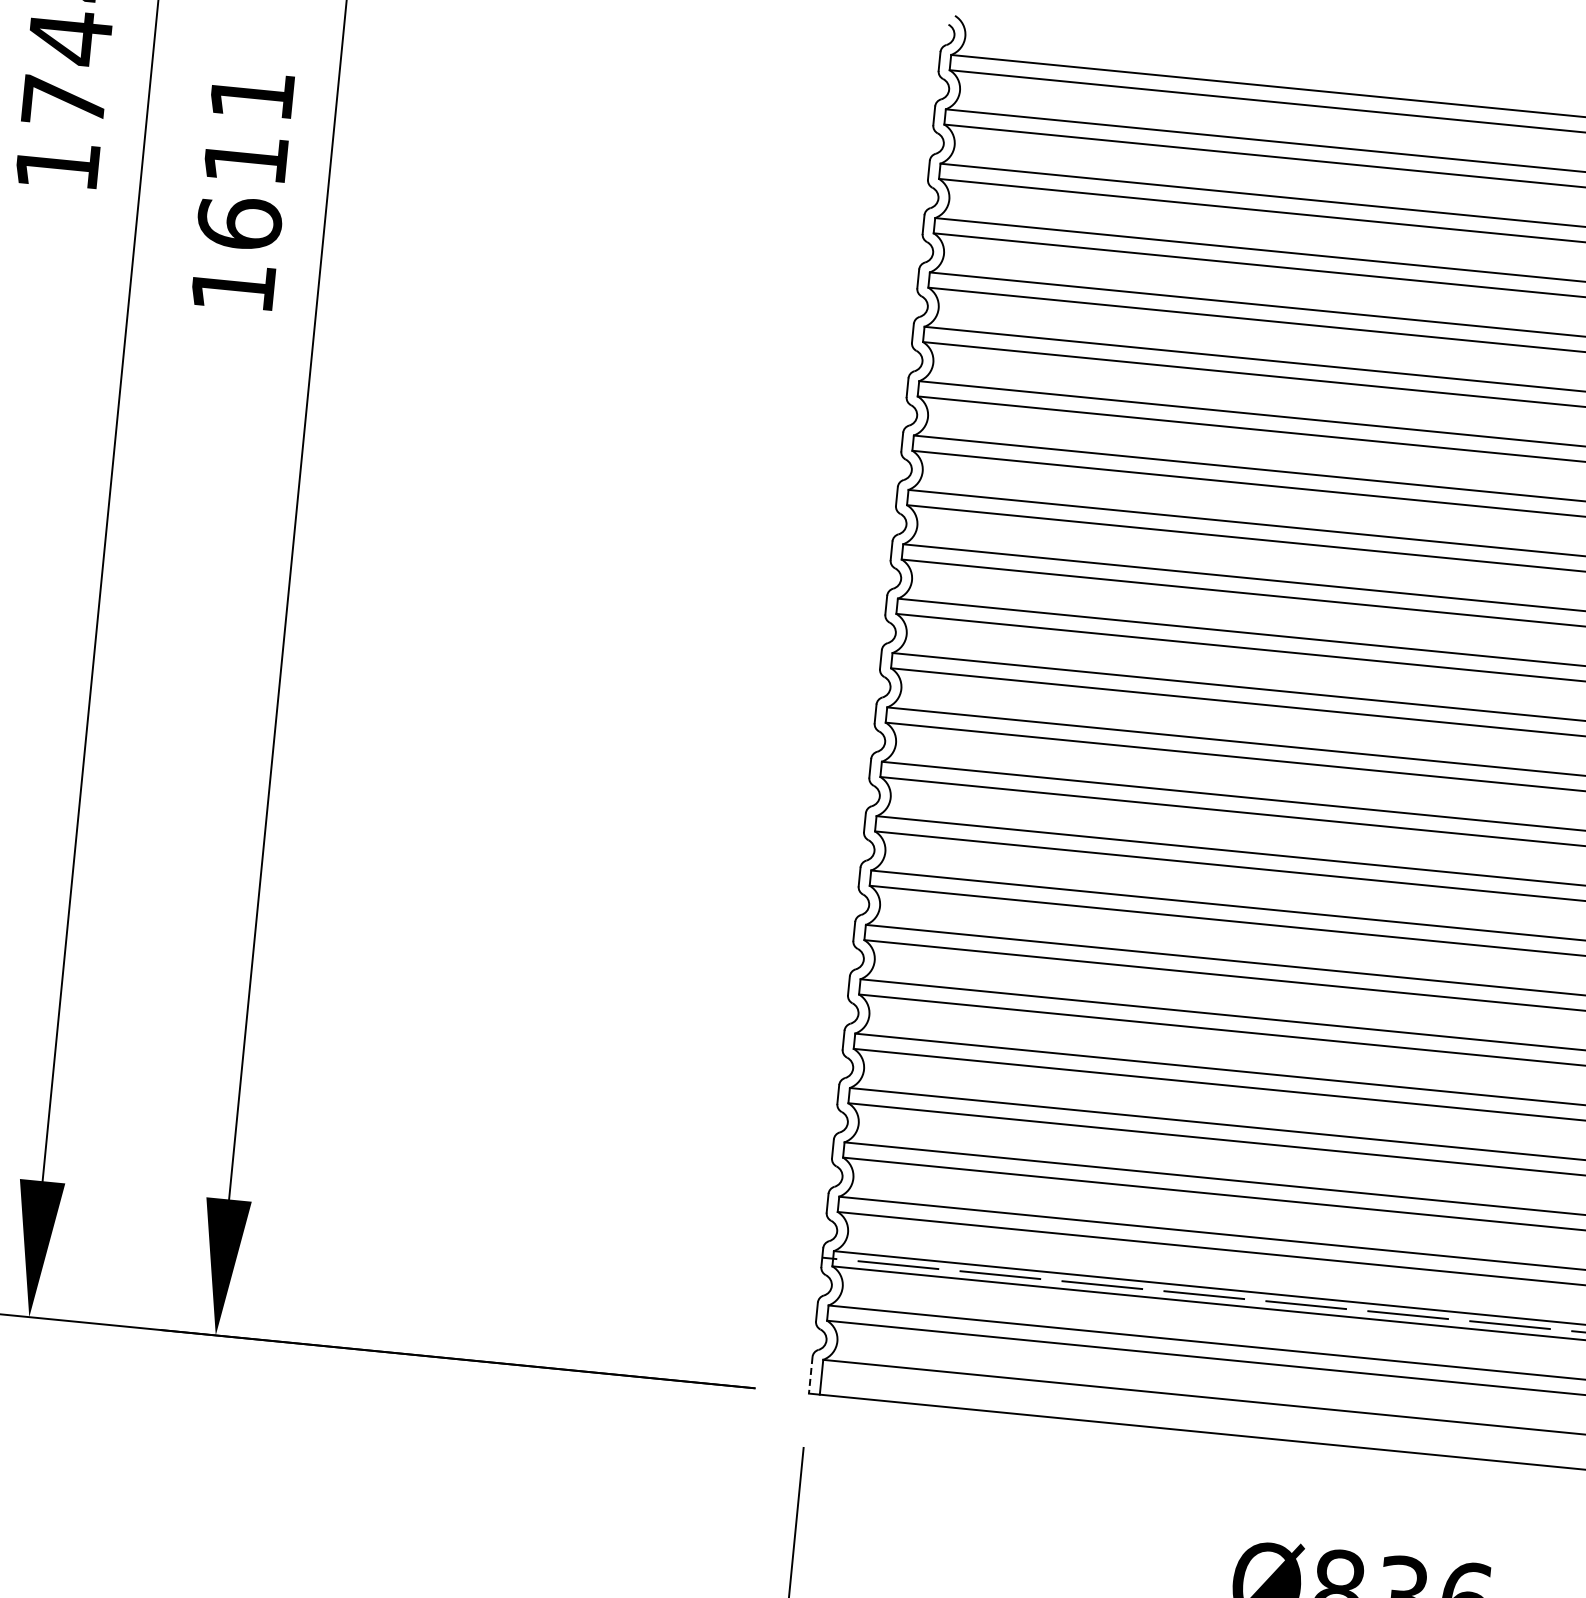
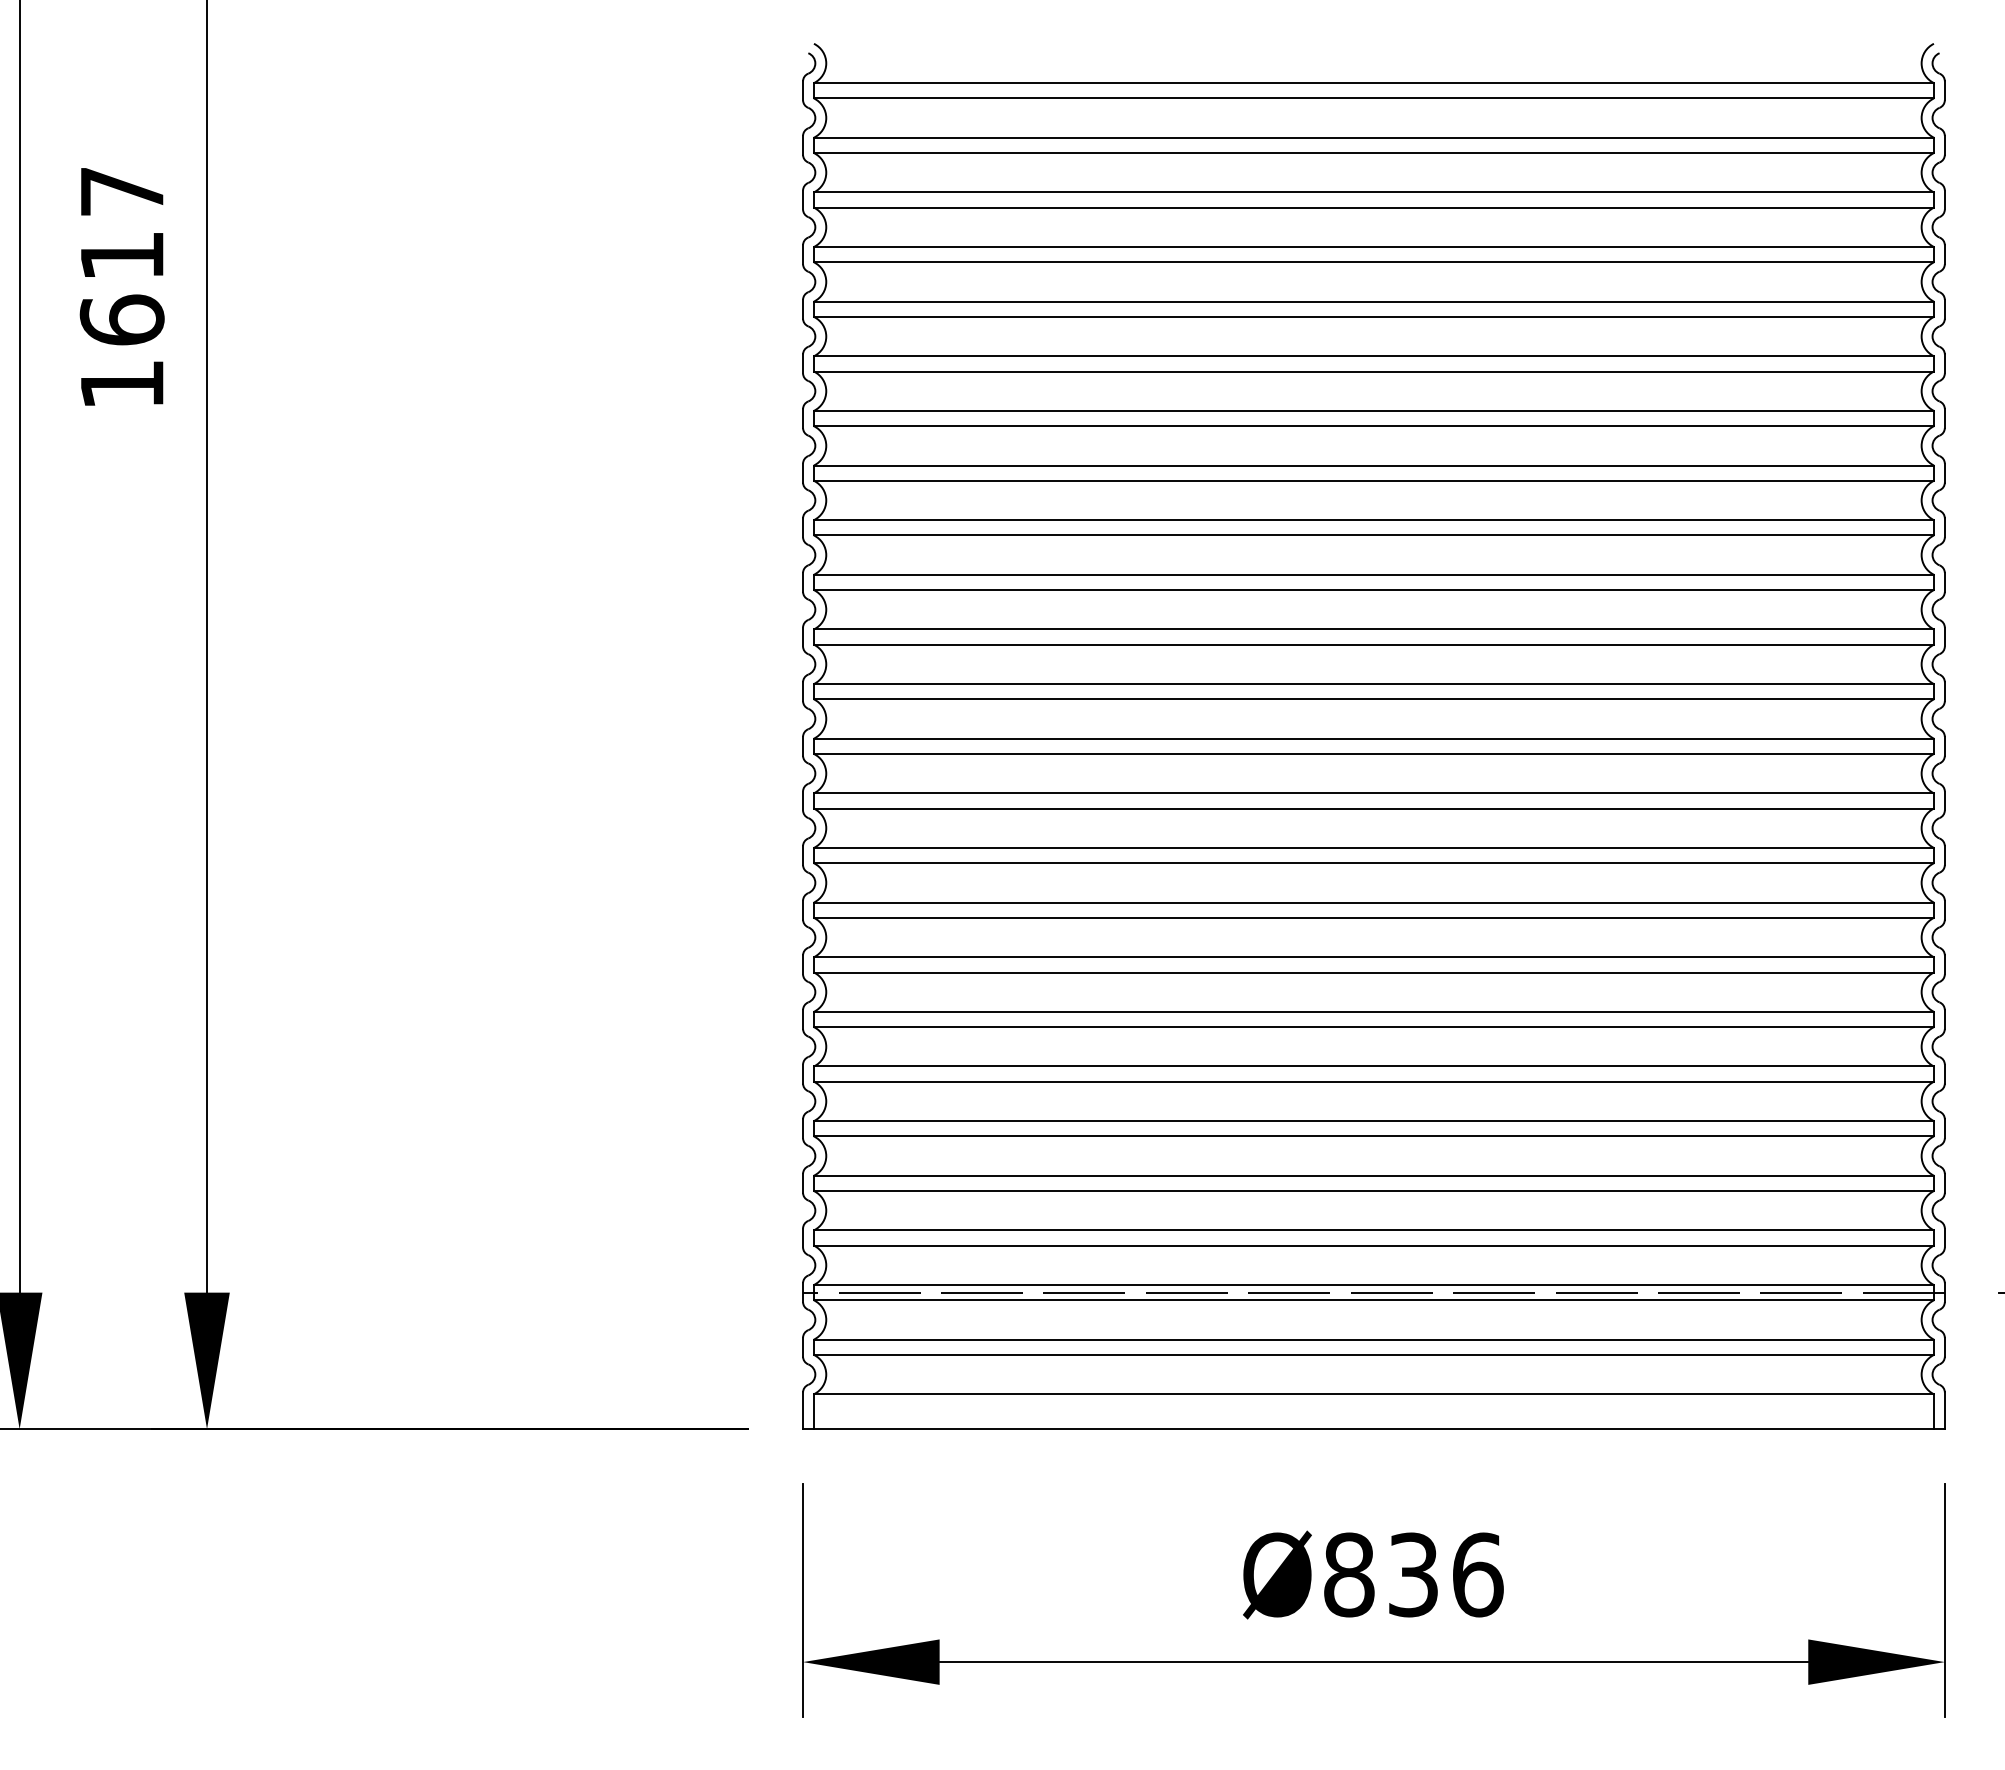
text: (252, 95) -> (122, 191), 1611 -> 1617
line: (811, 1375) -> (803, 1411), dashed -> solid

